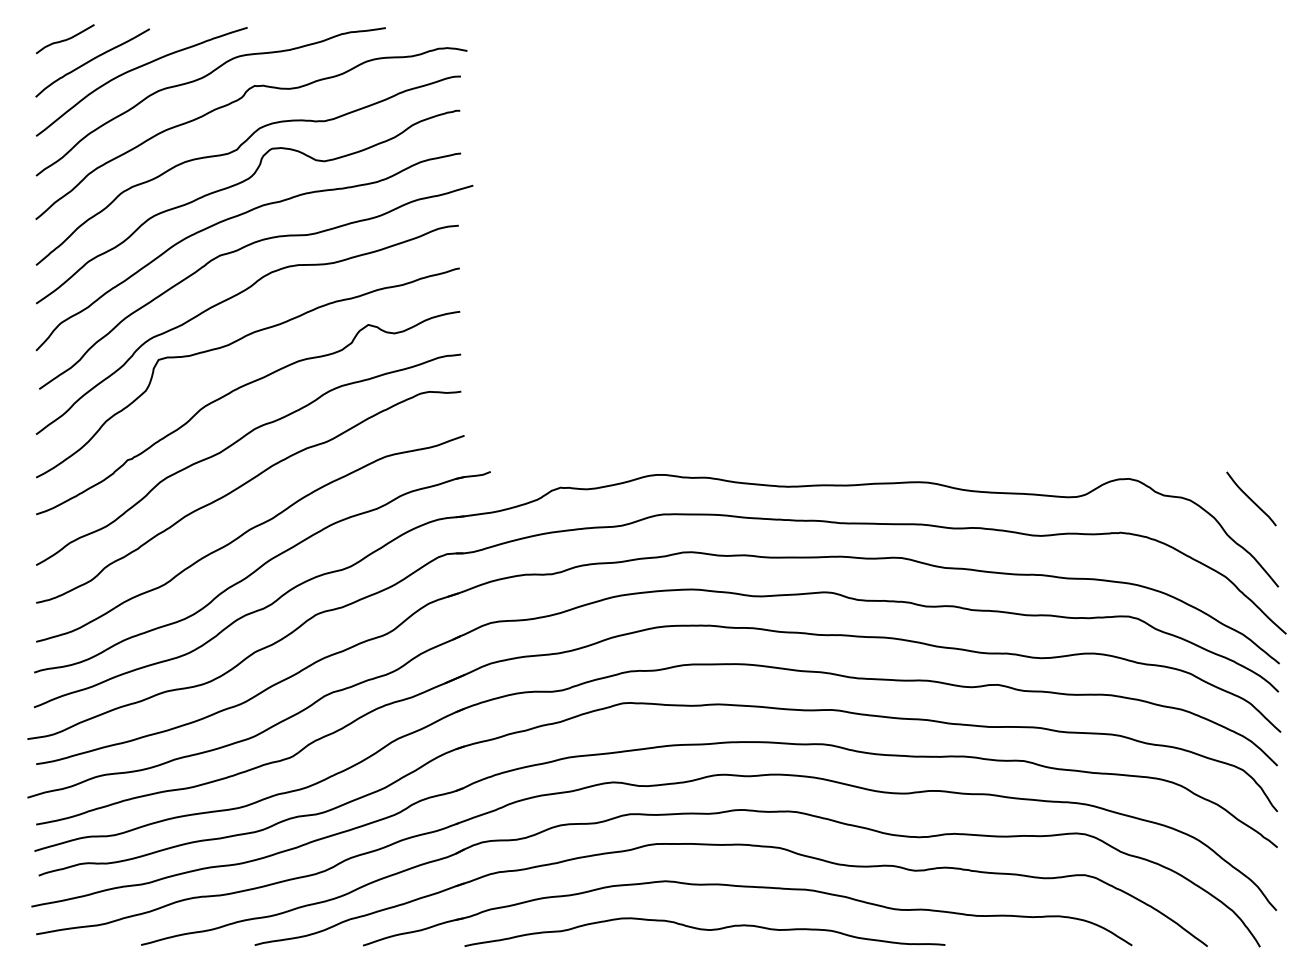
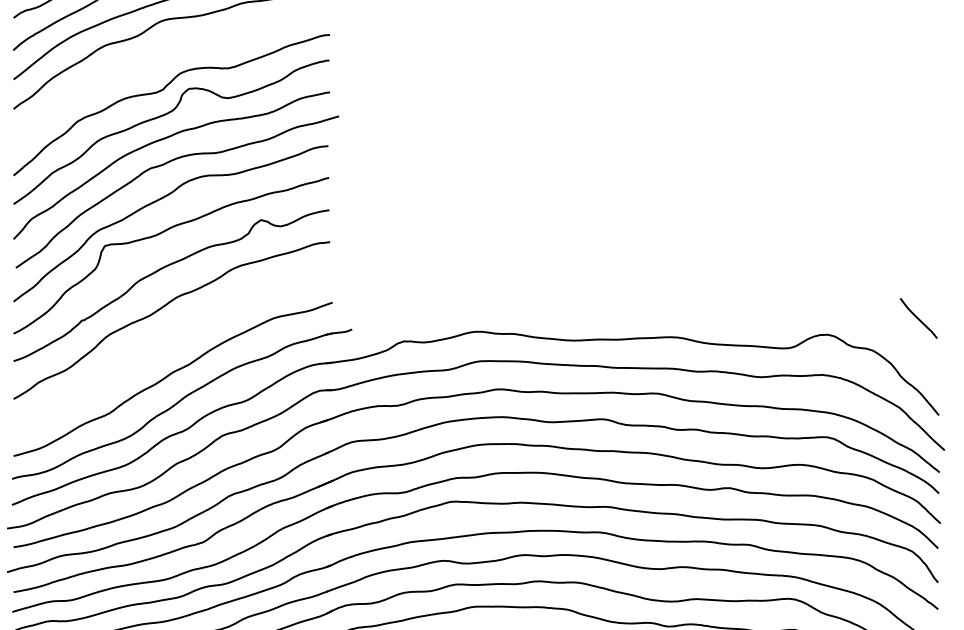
curve: (235, 102) -> (162, 54), removed
curve: (242, 486) -> (167, 340), removed
curve: (1251, 498) -> (918, 318), moved

